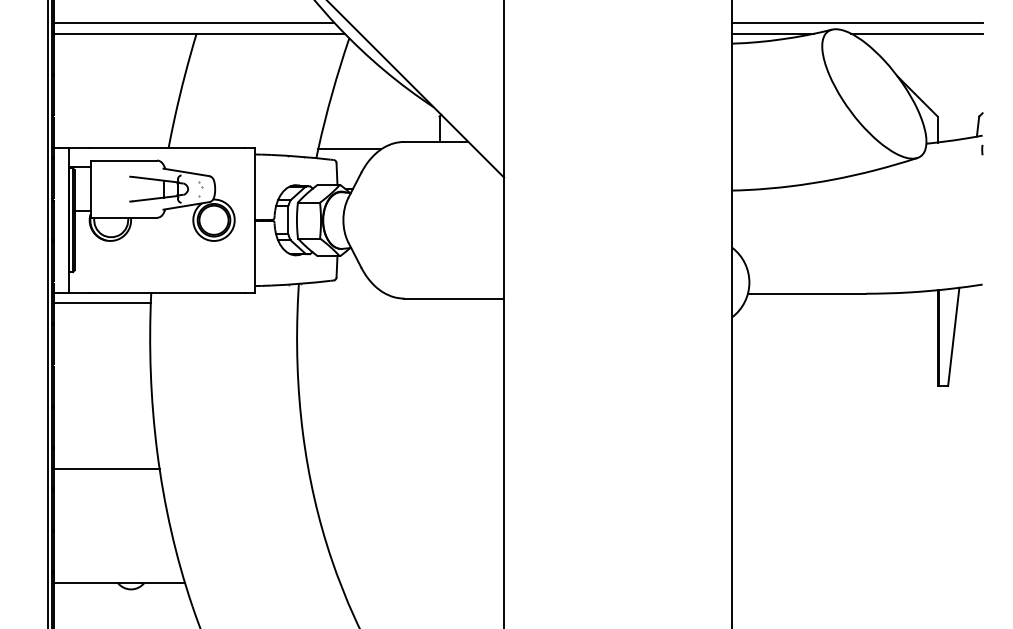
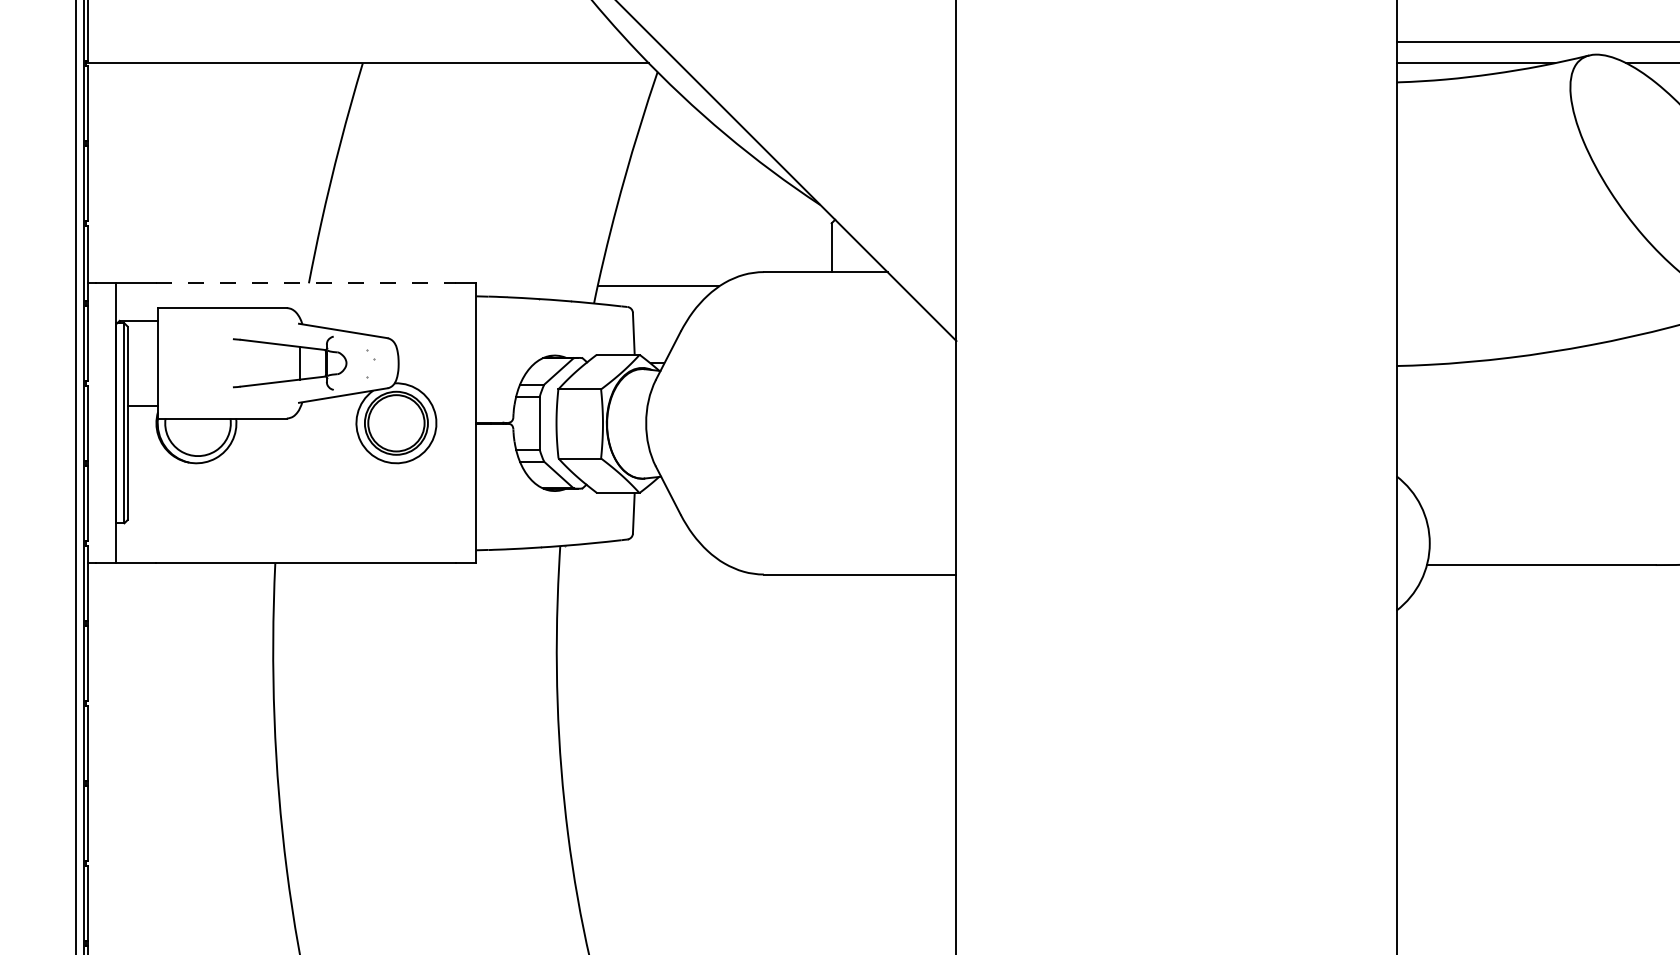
line: (194, 22) -> (358, 41), removed
line: (167, 147) -> (306, 282), solid -> dashed
line: (102, 303) -> (181, 583), removed
line: (106, 468) -> (188, 902), removed

